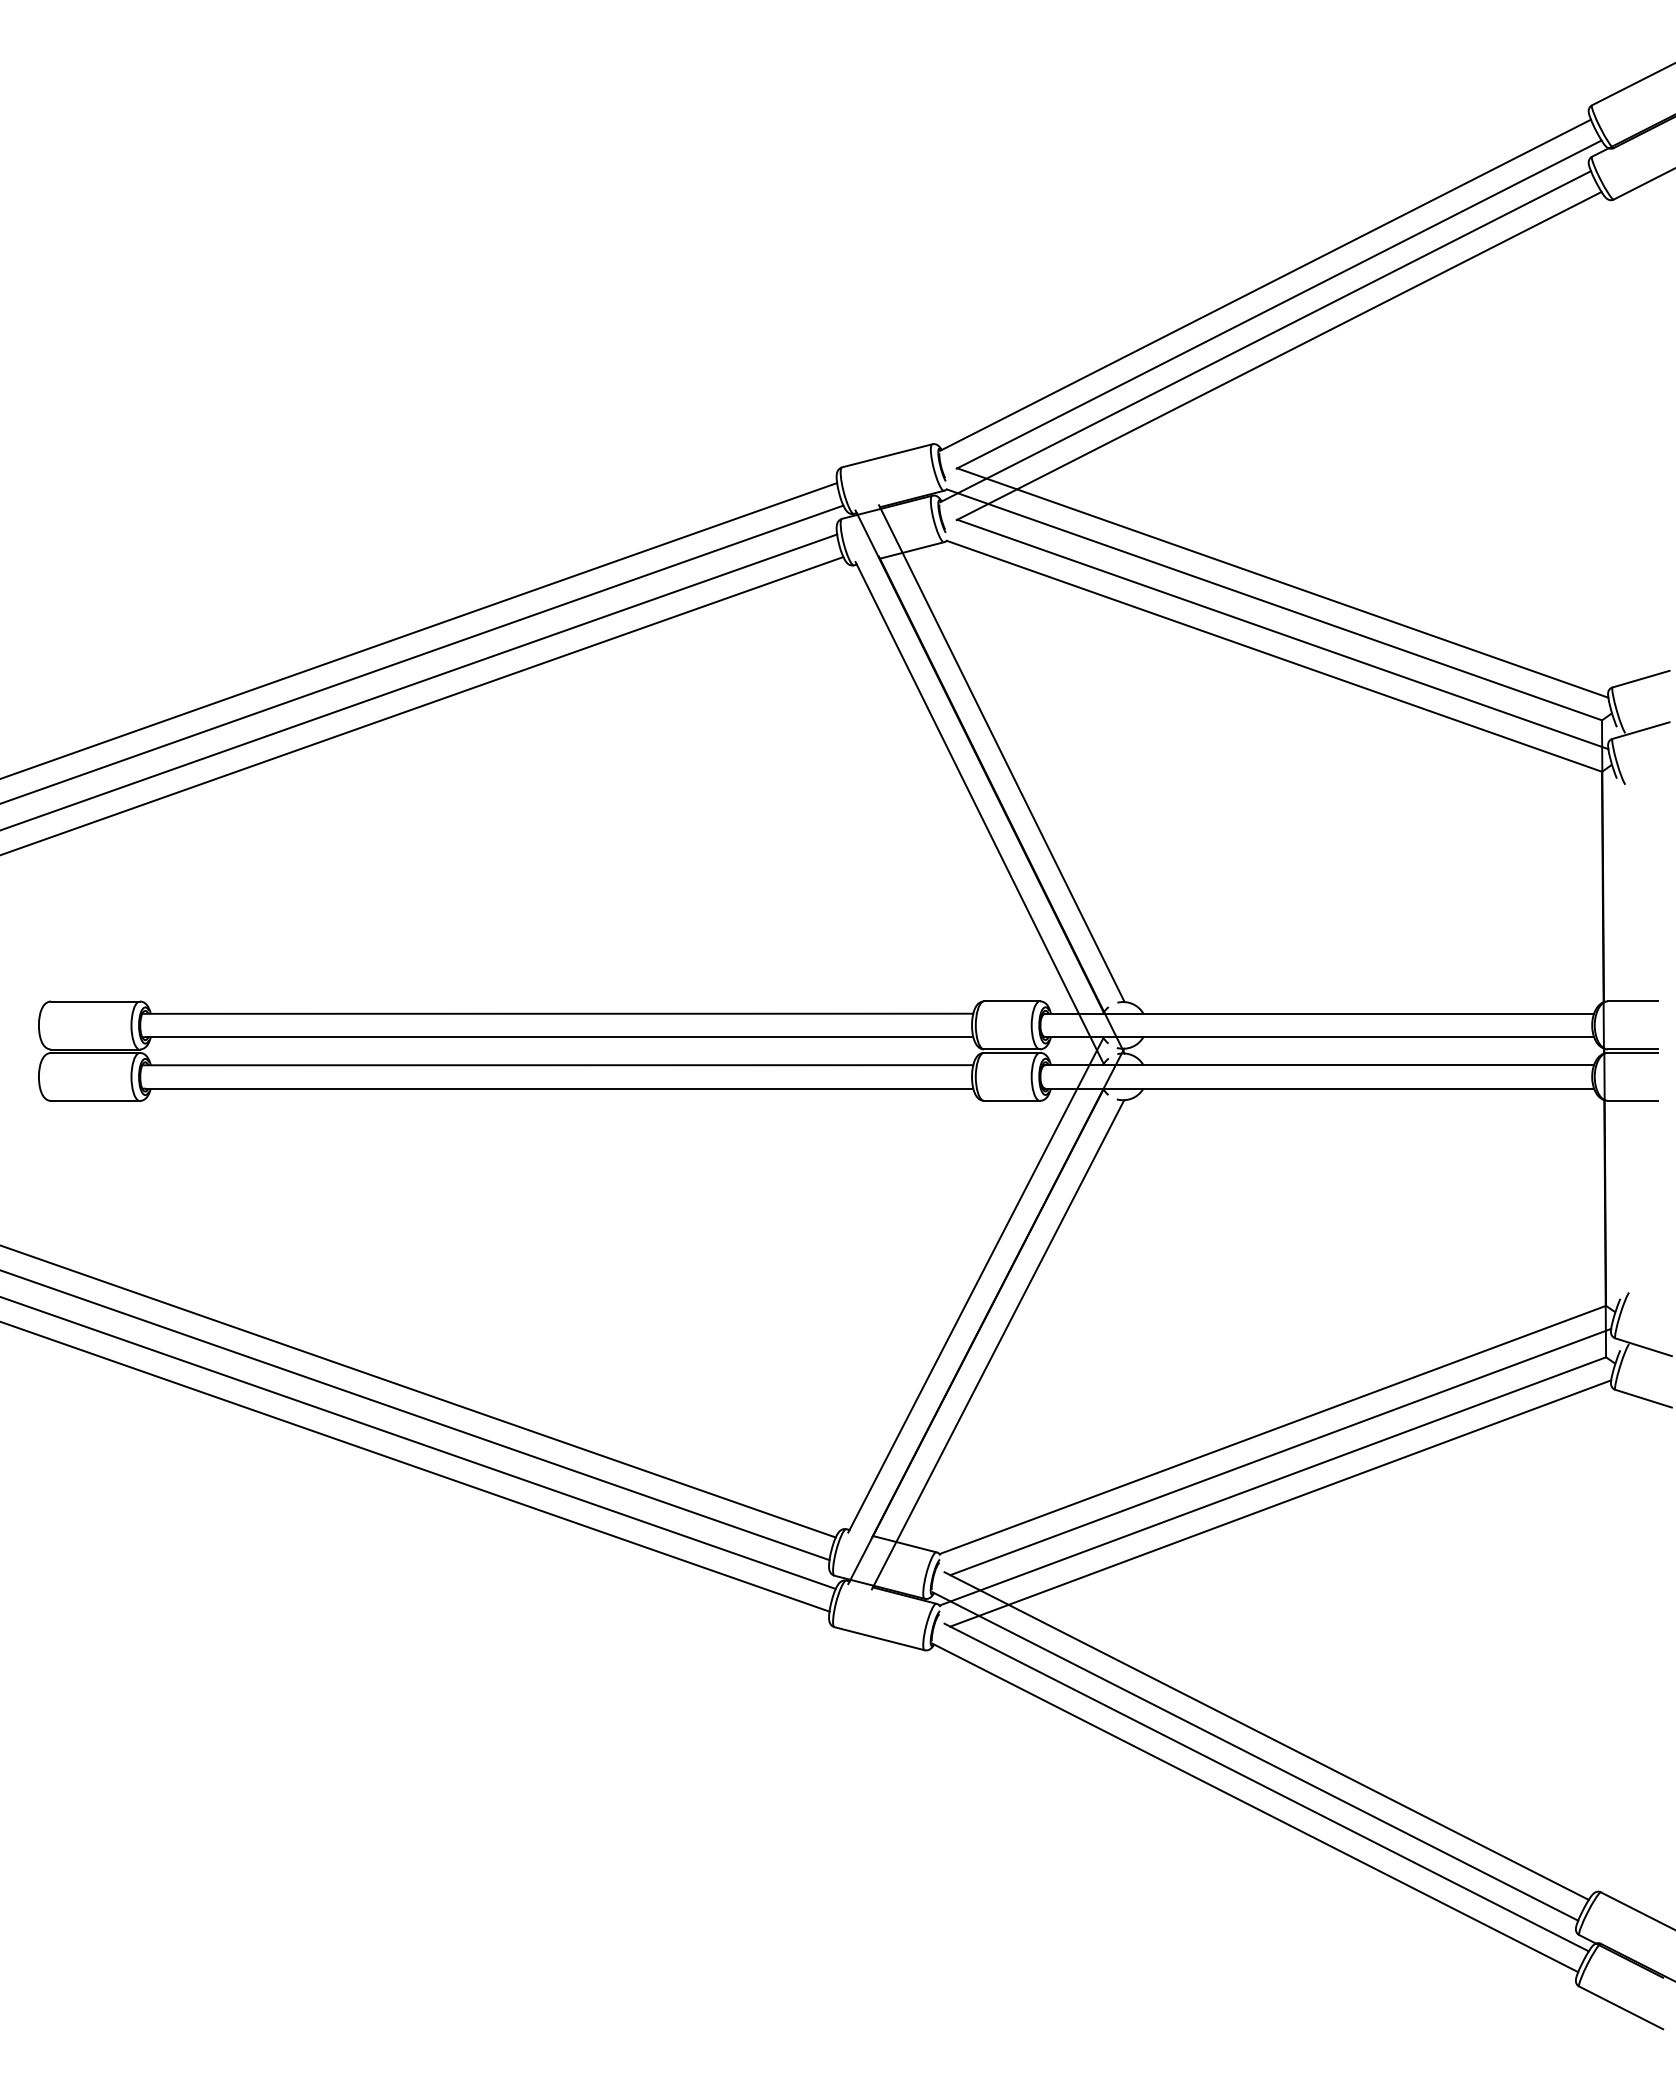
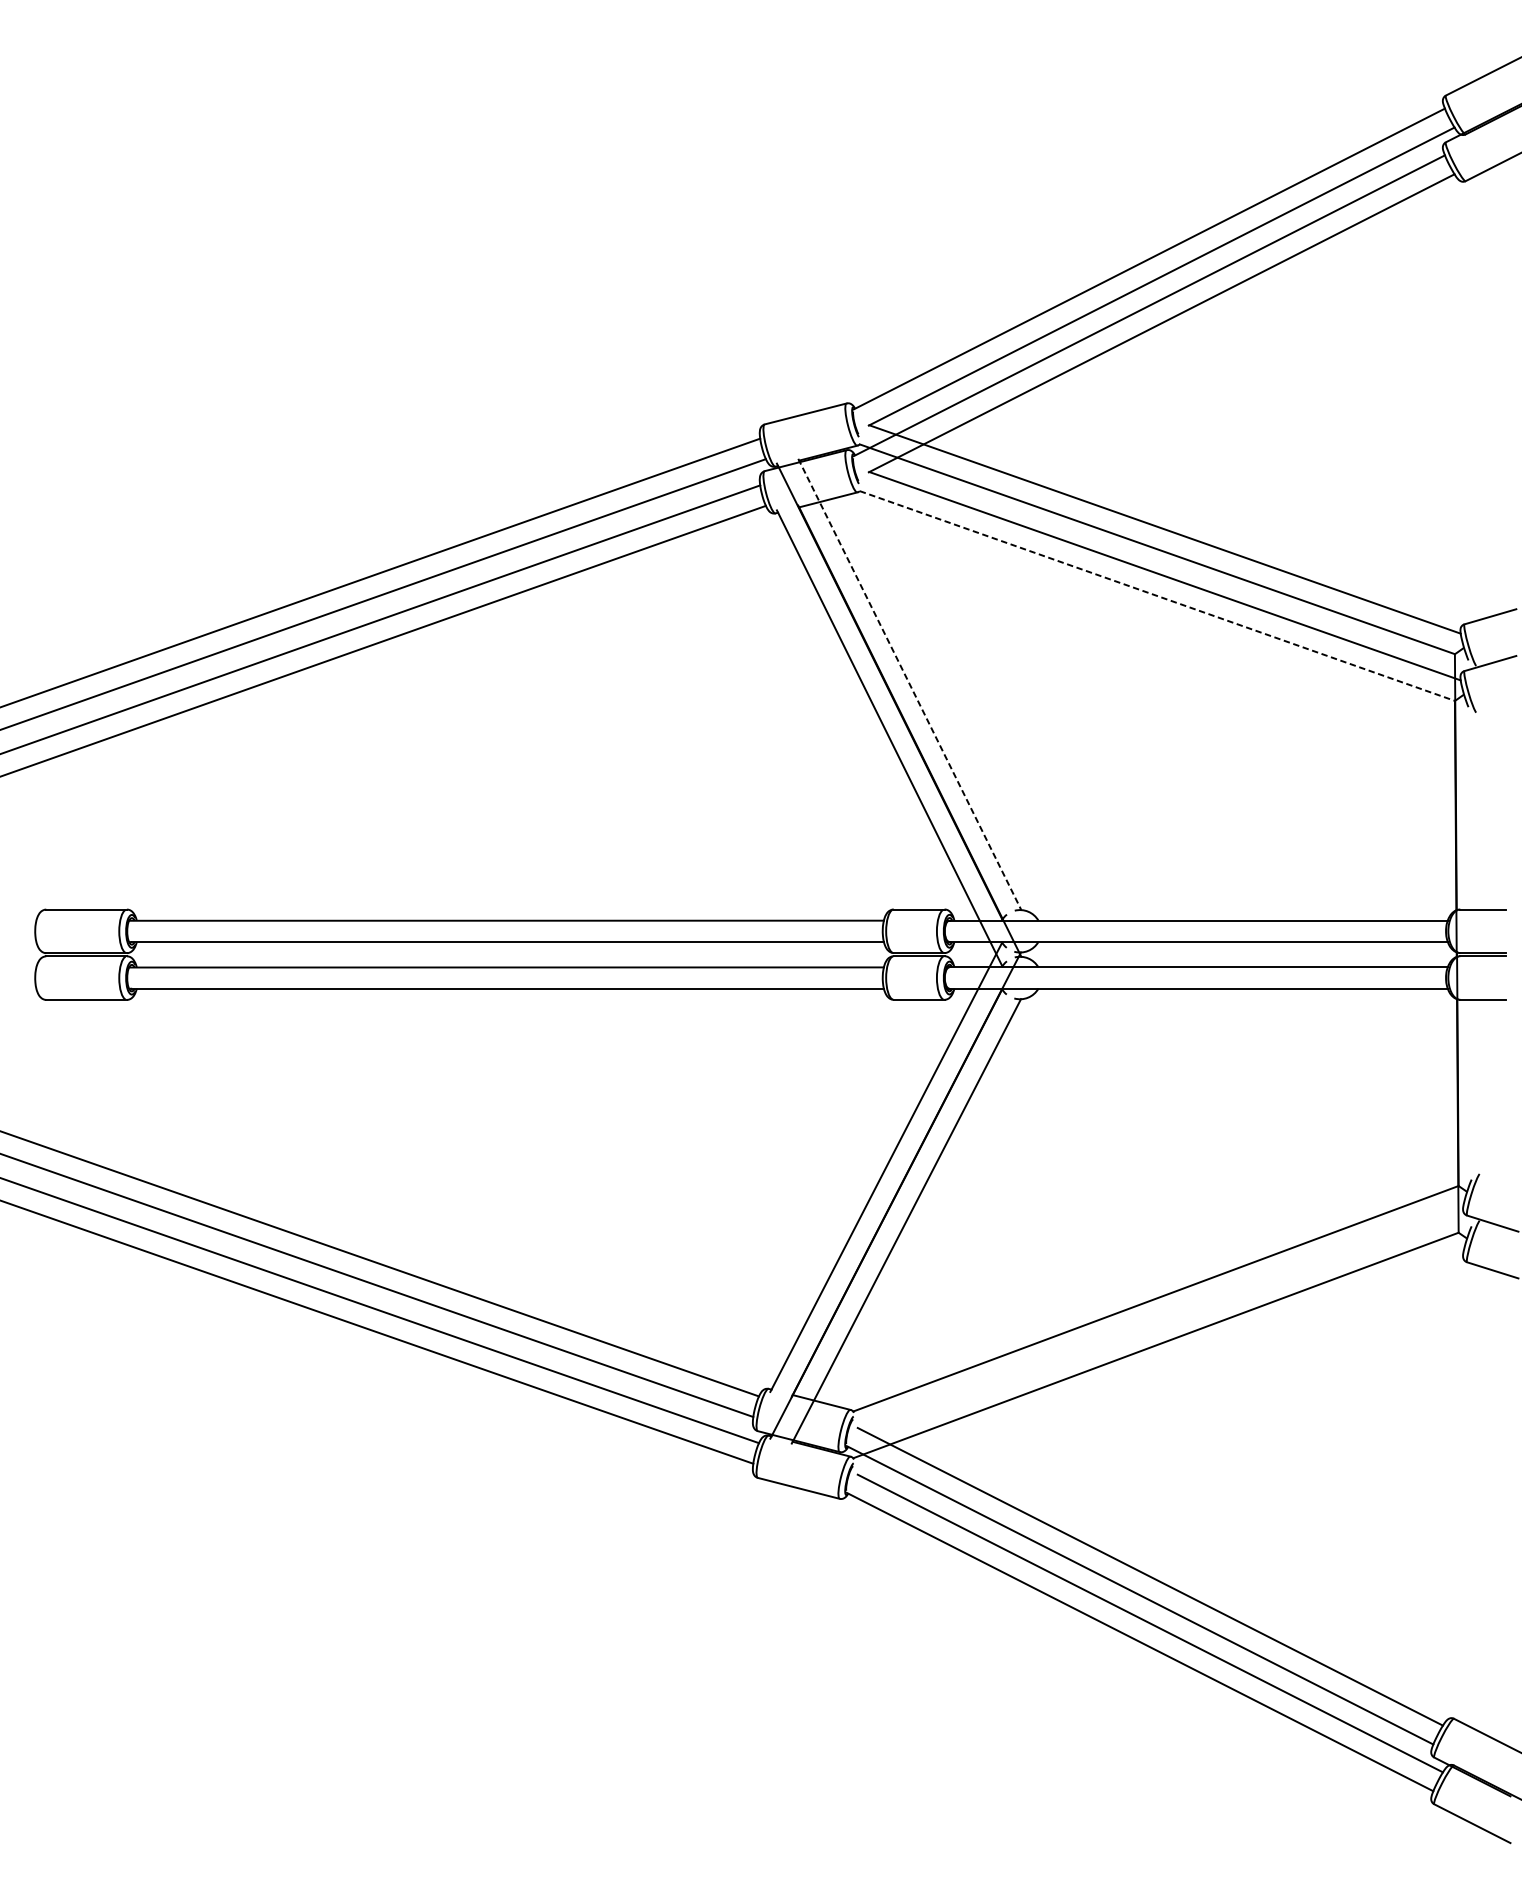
line: (1274, 656) -> (1157, 596), solid -> dashed
line: (1002, 754) -> (910, 685), solid -> dashed
line: (1280, 1451) -> (1162, 1318), removed
line: (1280, 1503) -> (1162, 1365), removed

